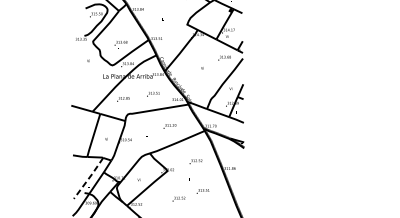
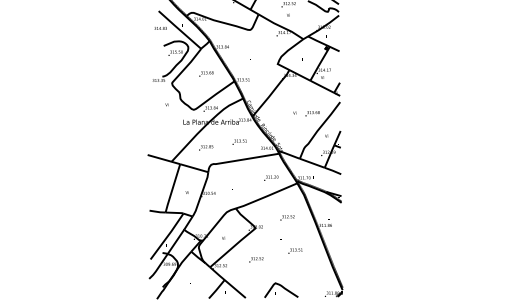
text: (121, 42) -> (206, 73), moved
text: (224, 57) -> (312, 113), moved
text: (170, 125) -> (271, 177), moved
line: (88, 178) -> (167, 236), dashed -> solid
text: (179, 198) -> (256, 259), moved

